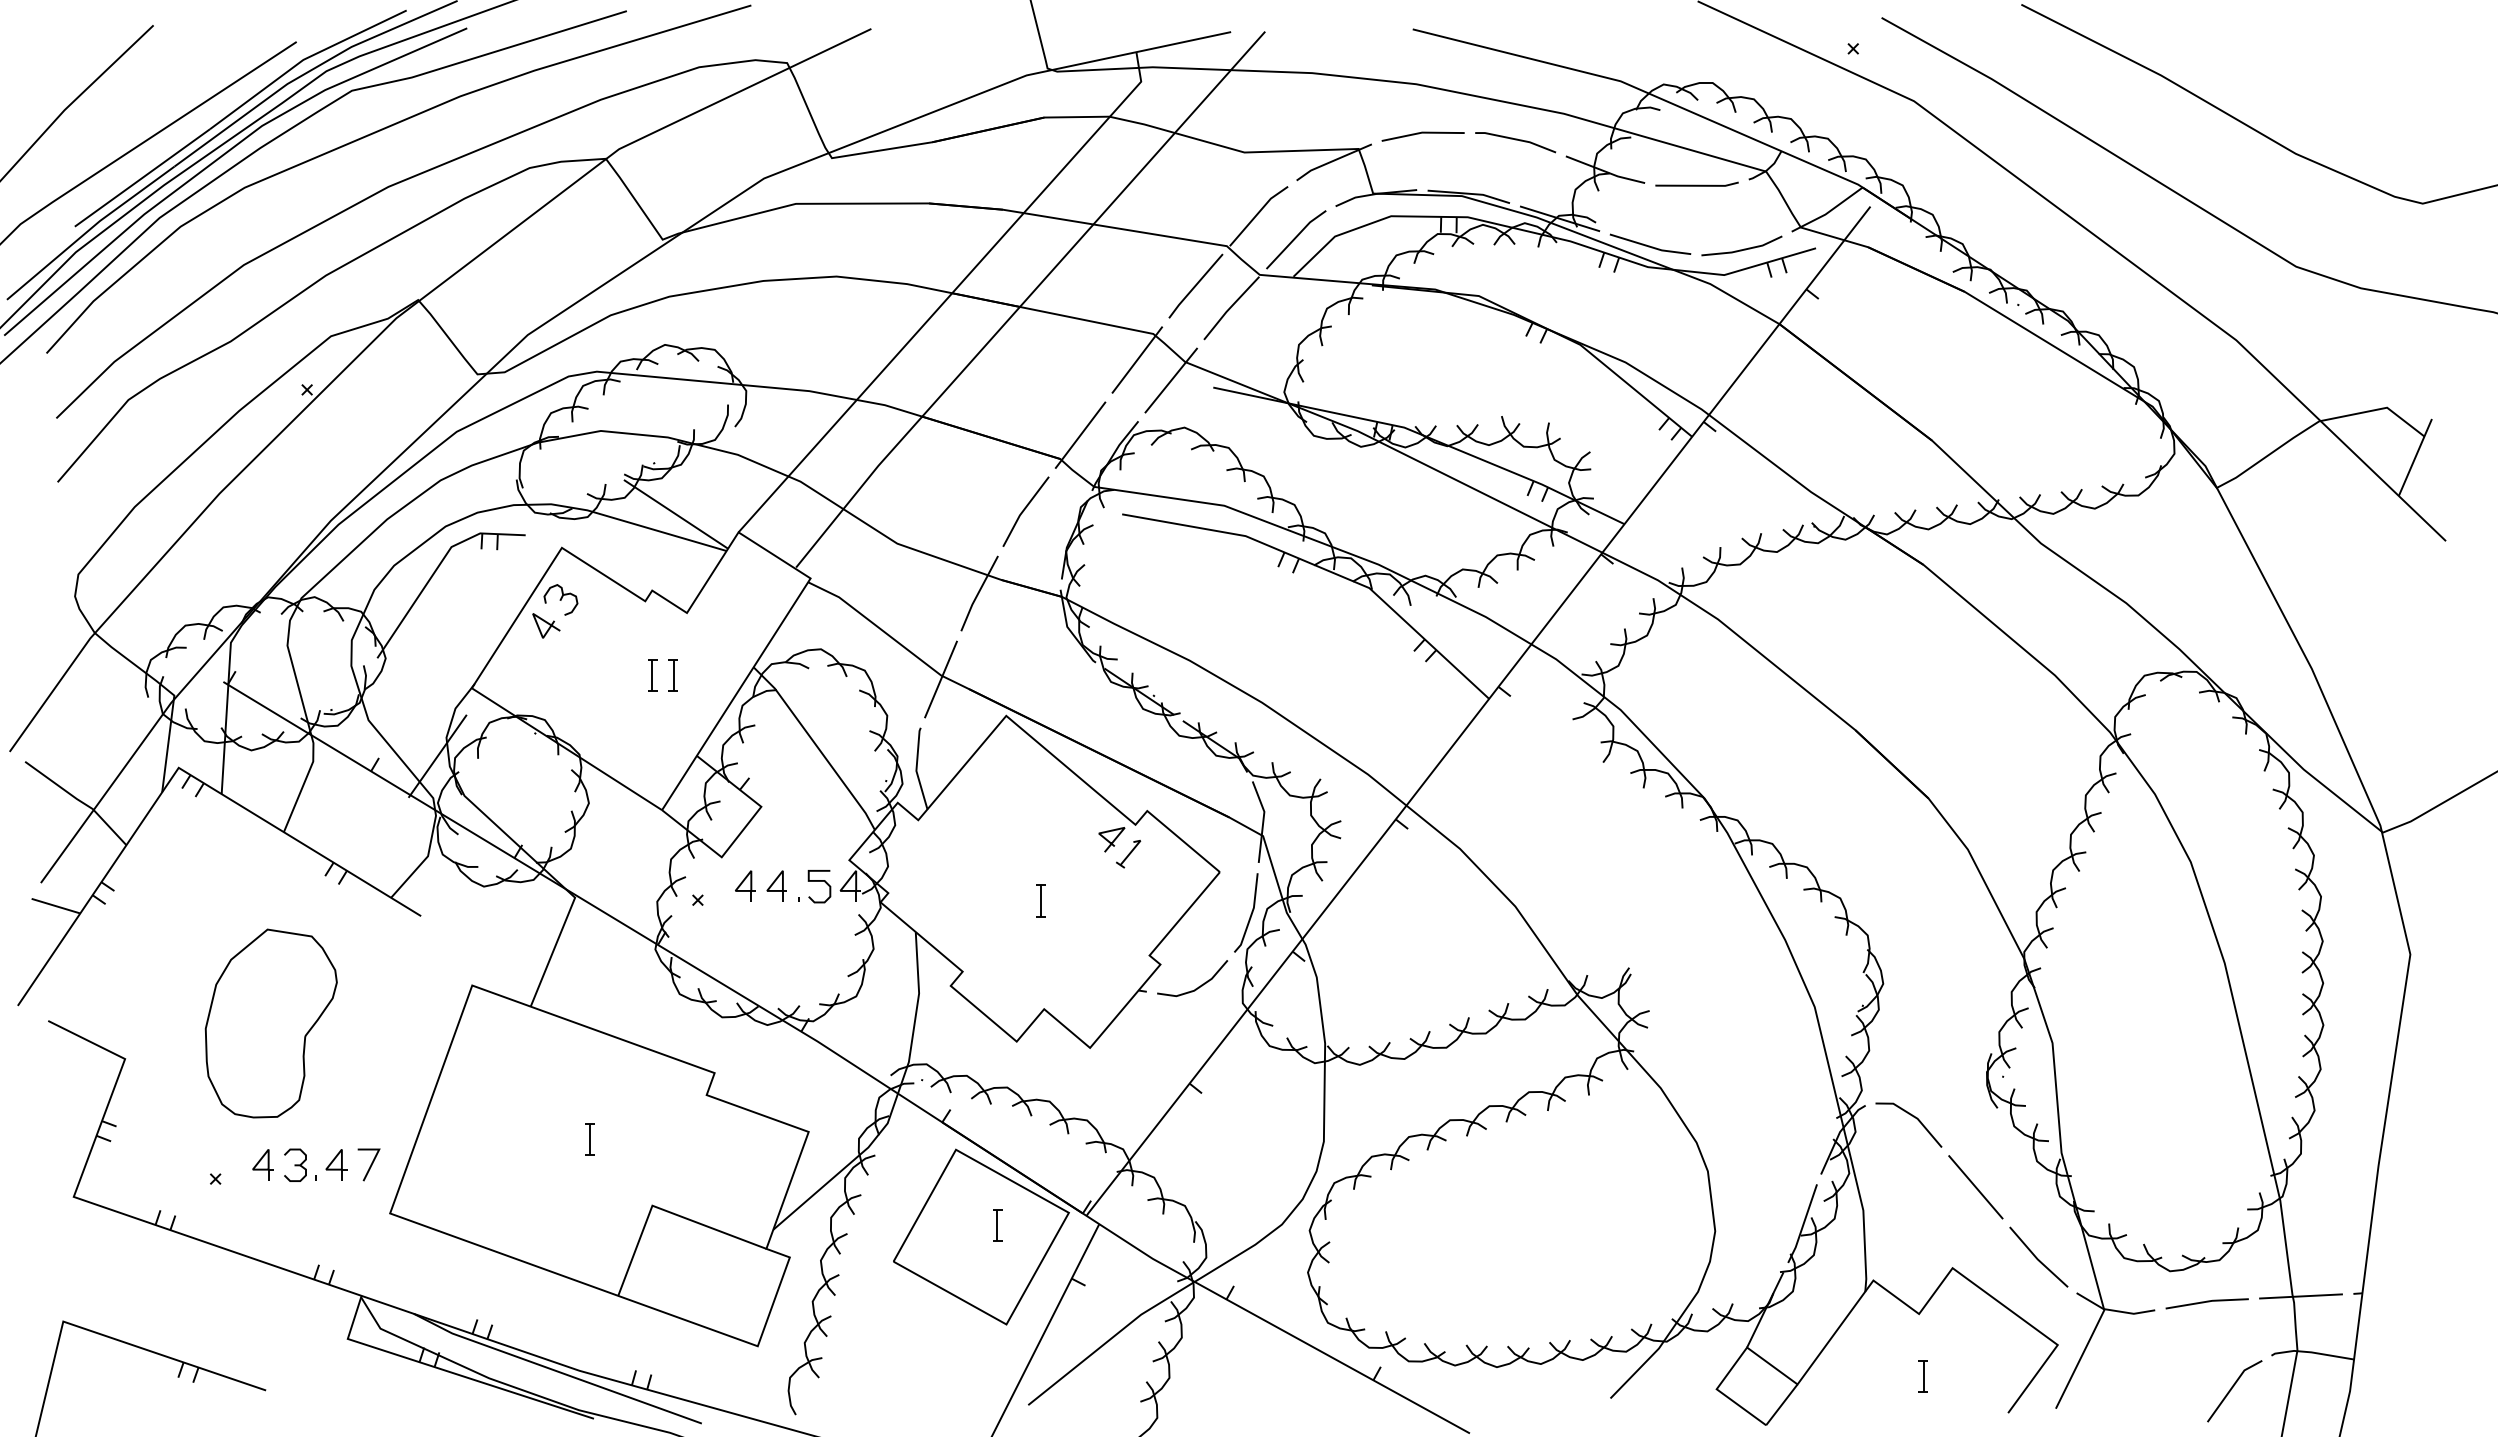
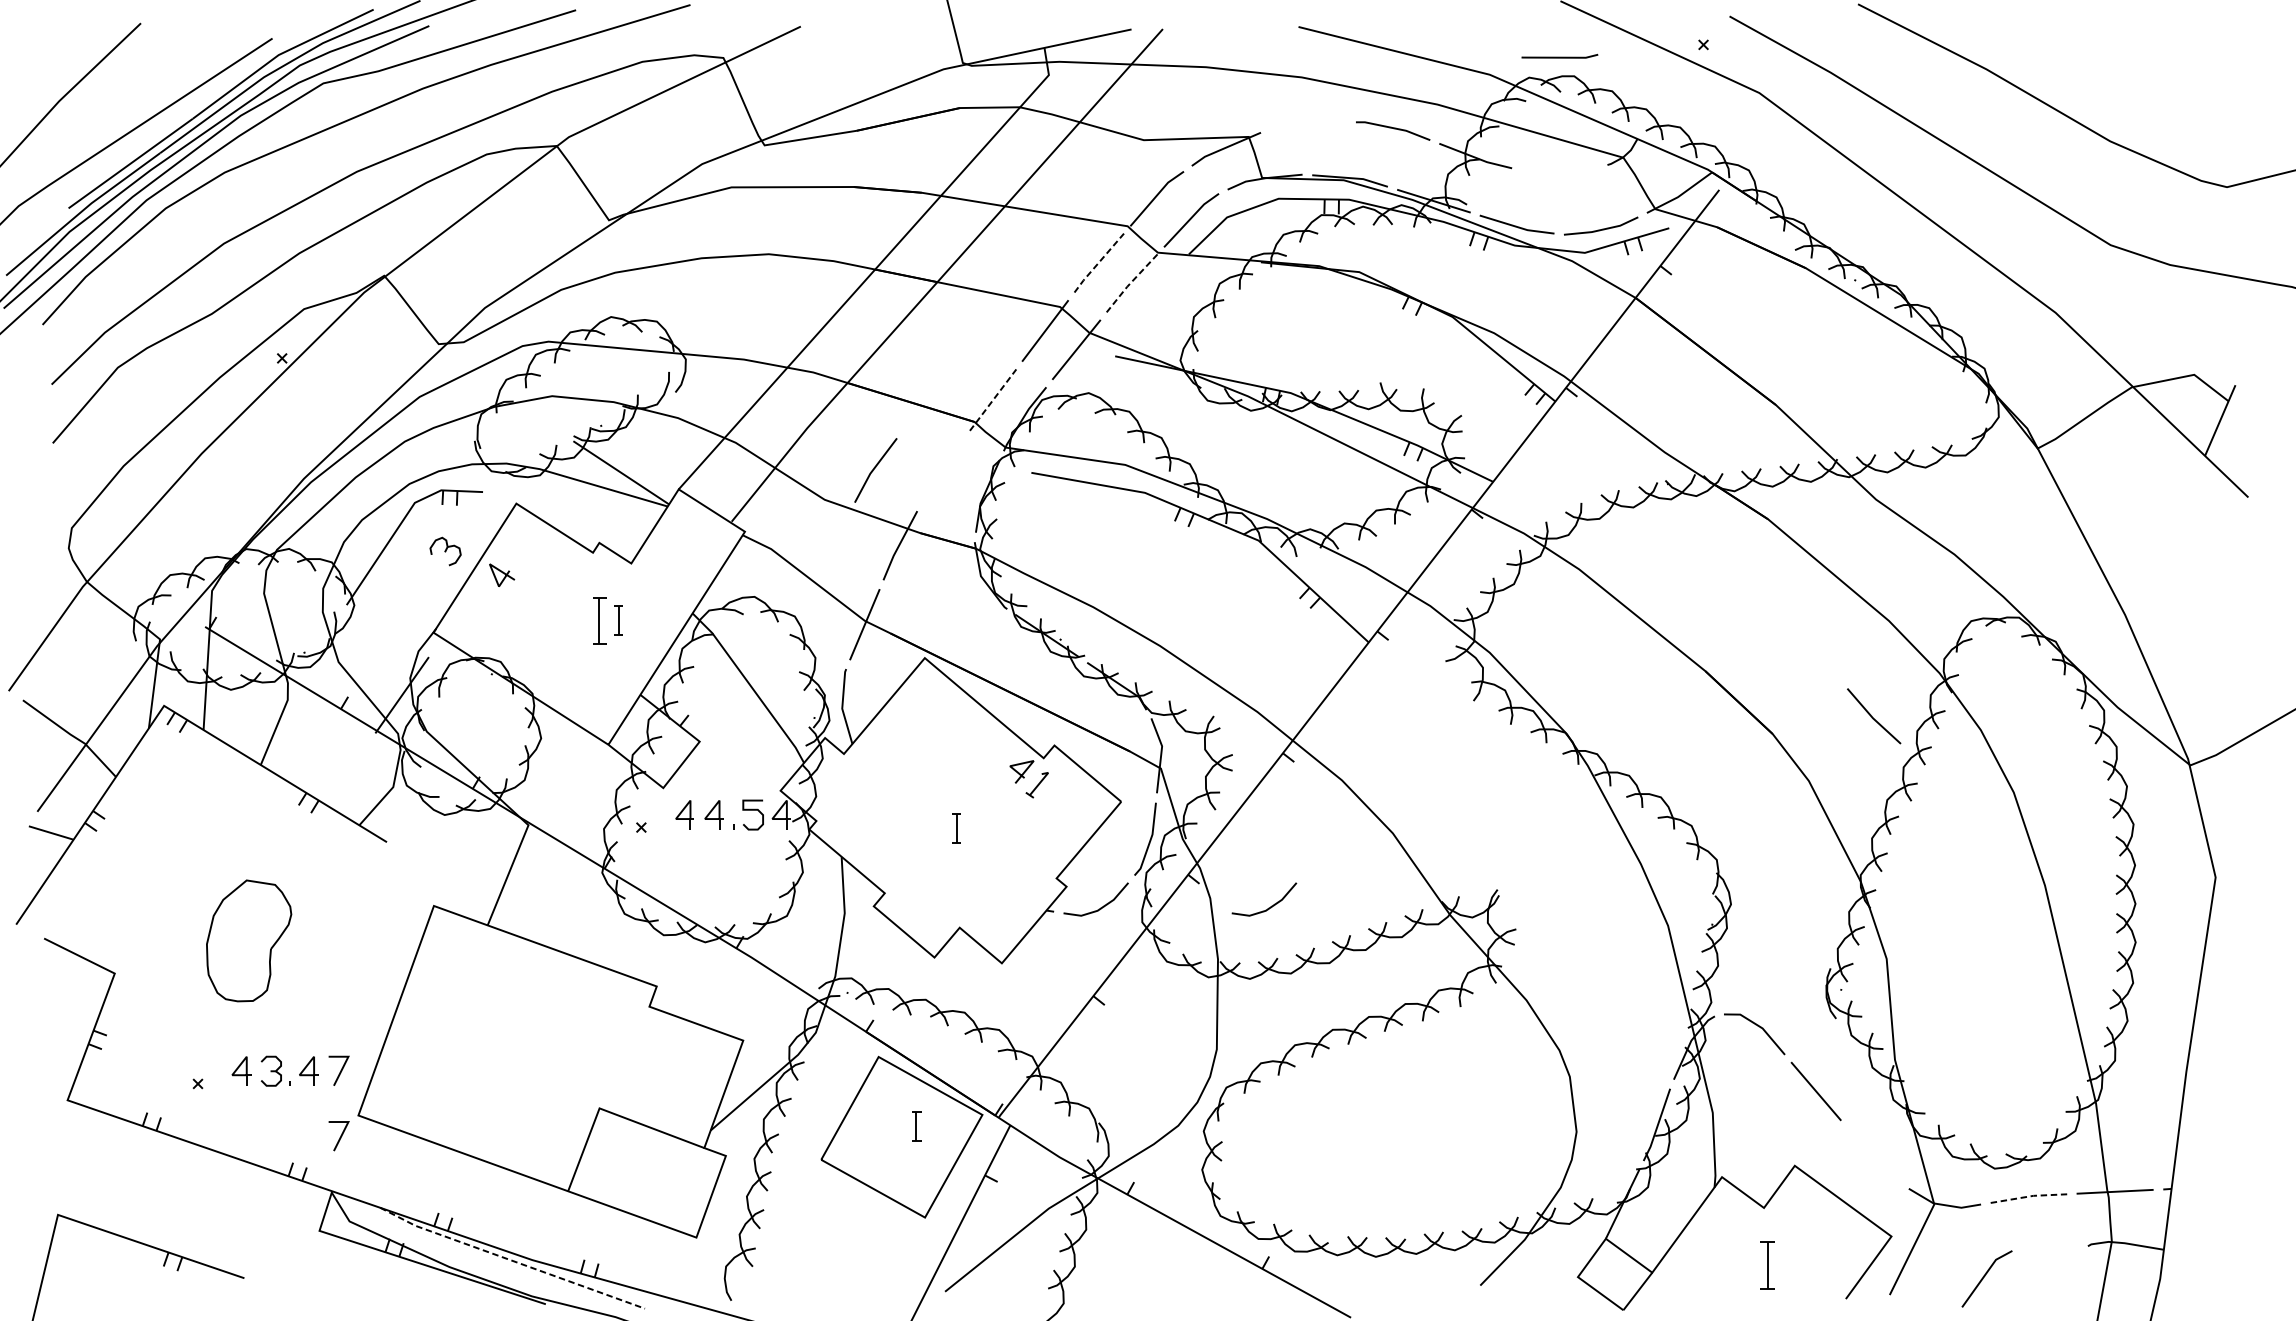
line: (1422, 133) -> (1307, 122), removed
line: (1696, 184) -> (1559, 56), moved
line: (1195, 286) -> (1098, 263), solid -> dashed
line: (1230, 307) -> (1130, 282), solid -> dashed
line: (1080, 435) -> (993, 400), solid -> dashed
line: (1024, 511) -> (874, 470), moved
part: (560, 599) -> (445, 551), moved
part: (652, 675) -> (599, 620), size x1.6
line: (1381, 986) -> (1269, 906), added
part: (270, 1023) -> (248, 940), size x0.7
part: (589, 1139) -> (541, 1047), removed
line: (370, 1235) -> (340, 1135), added
line: (2037, 1257) -> (1872, 716), moved
line: (2207, 1301) -> (2029, 1196), solid -> dashed
line: (555, 1370) -> (510, 1259), solid -> dashed
part: (1922, 1376) -> (1767, 1265), size x1.6
line: (2231, 1390) -> (1984, 1278), moved

